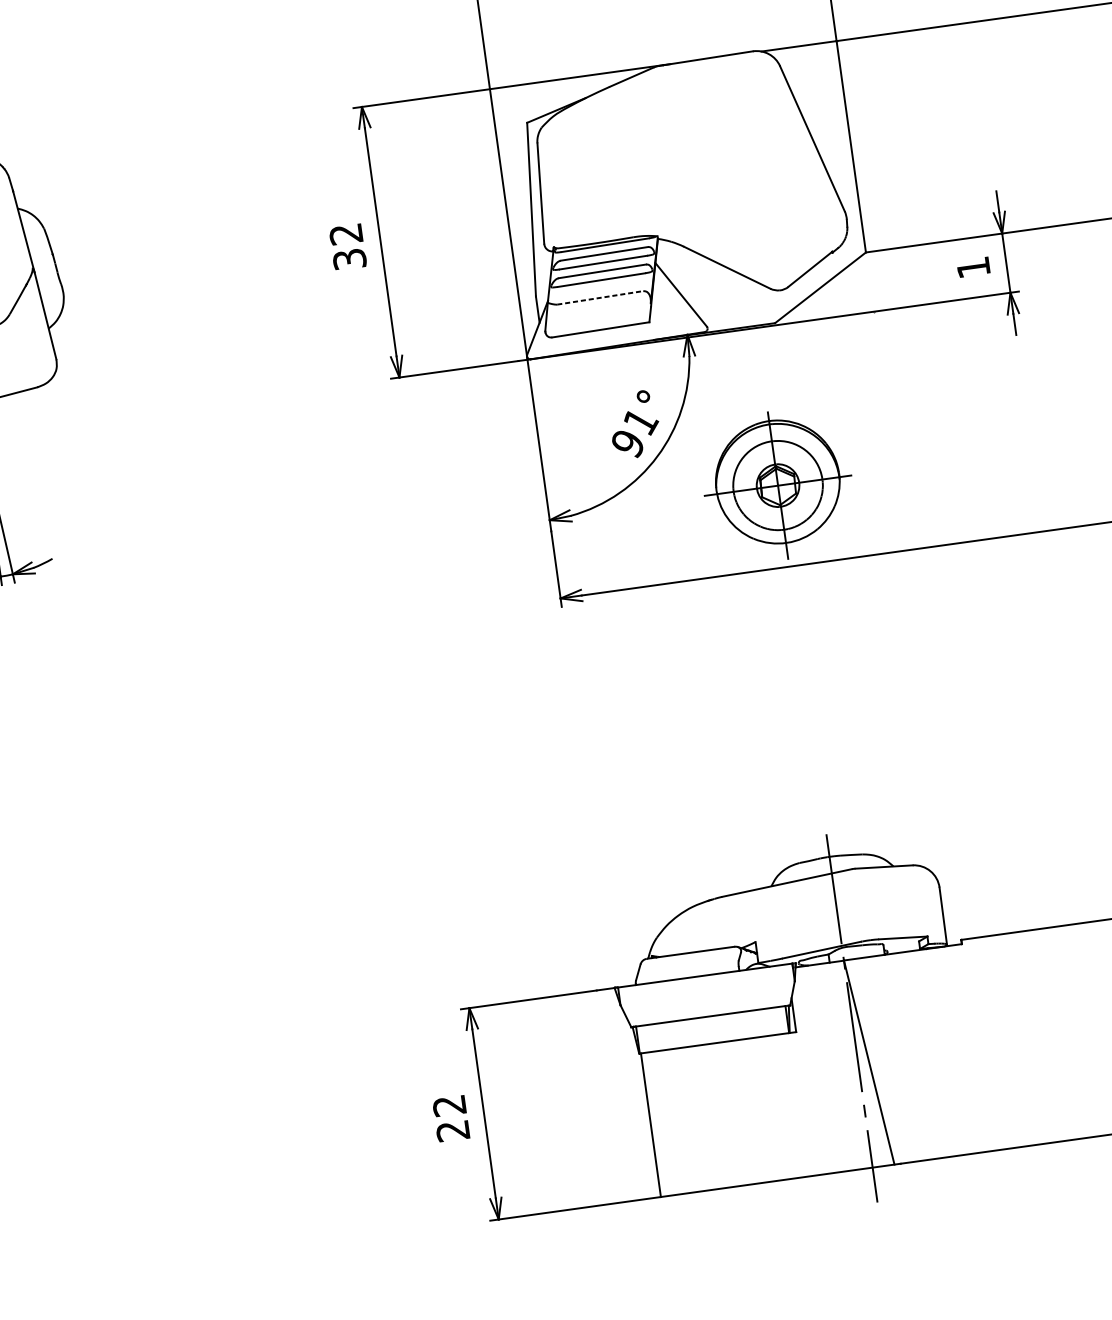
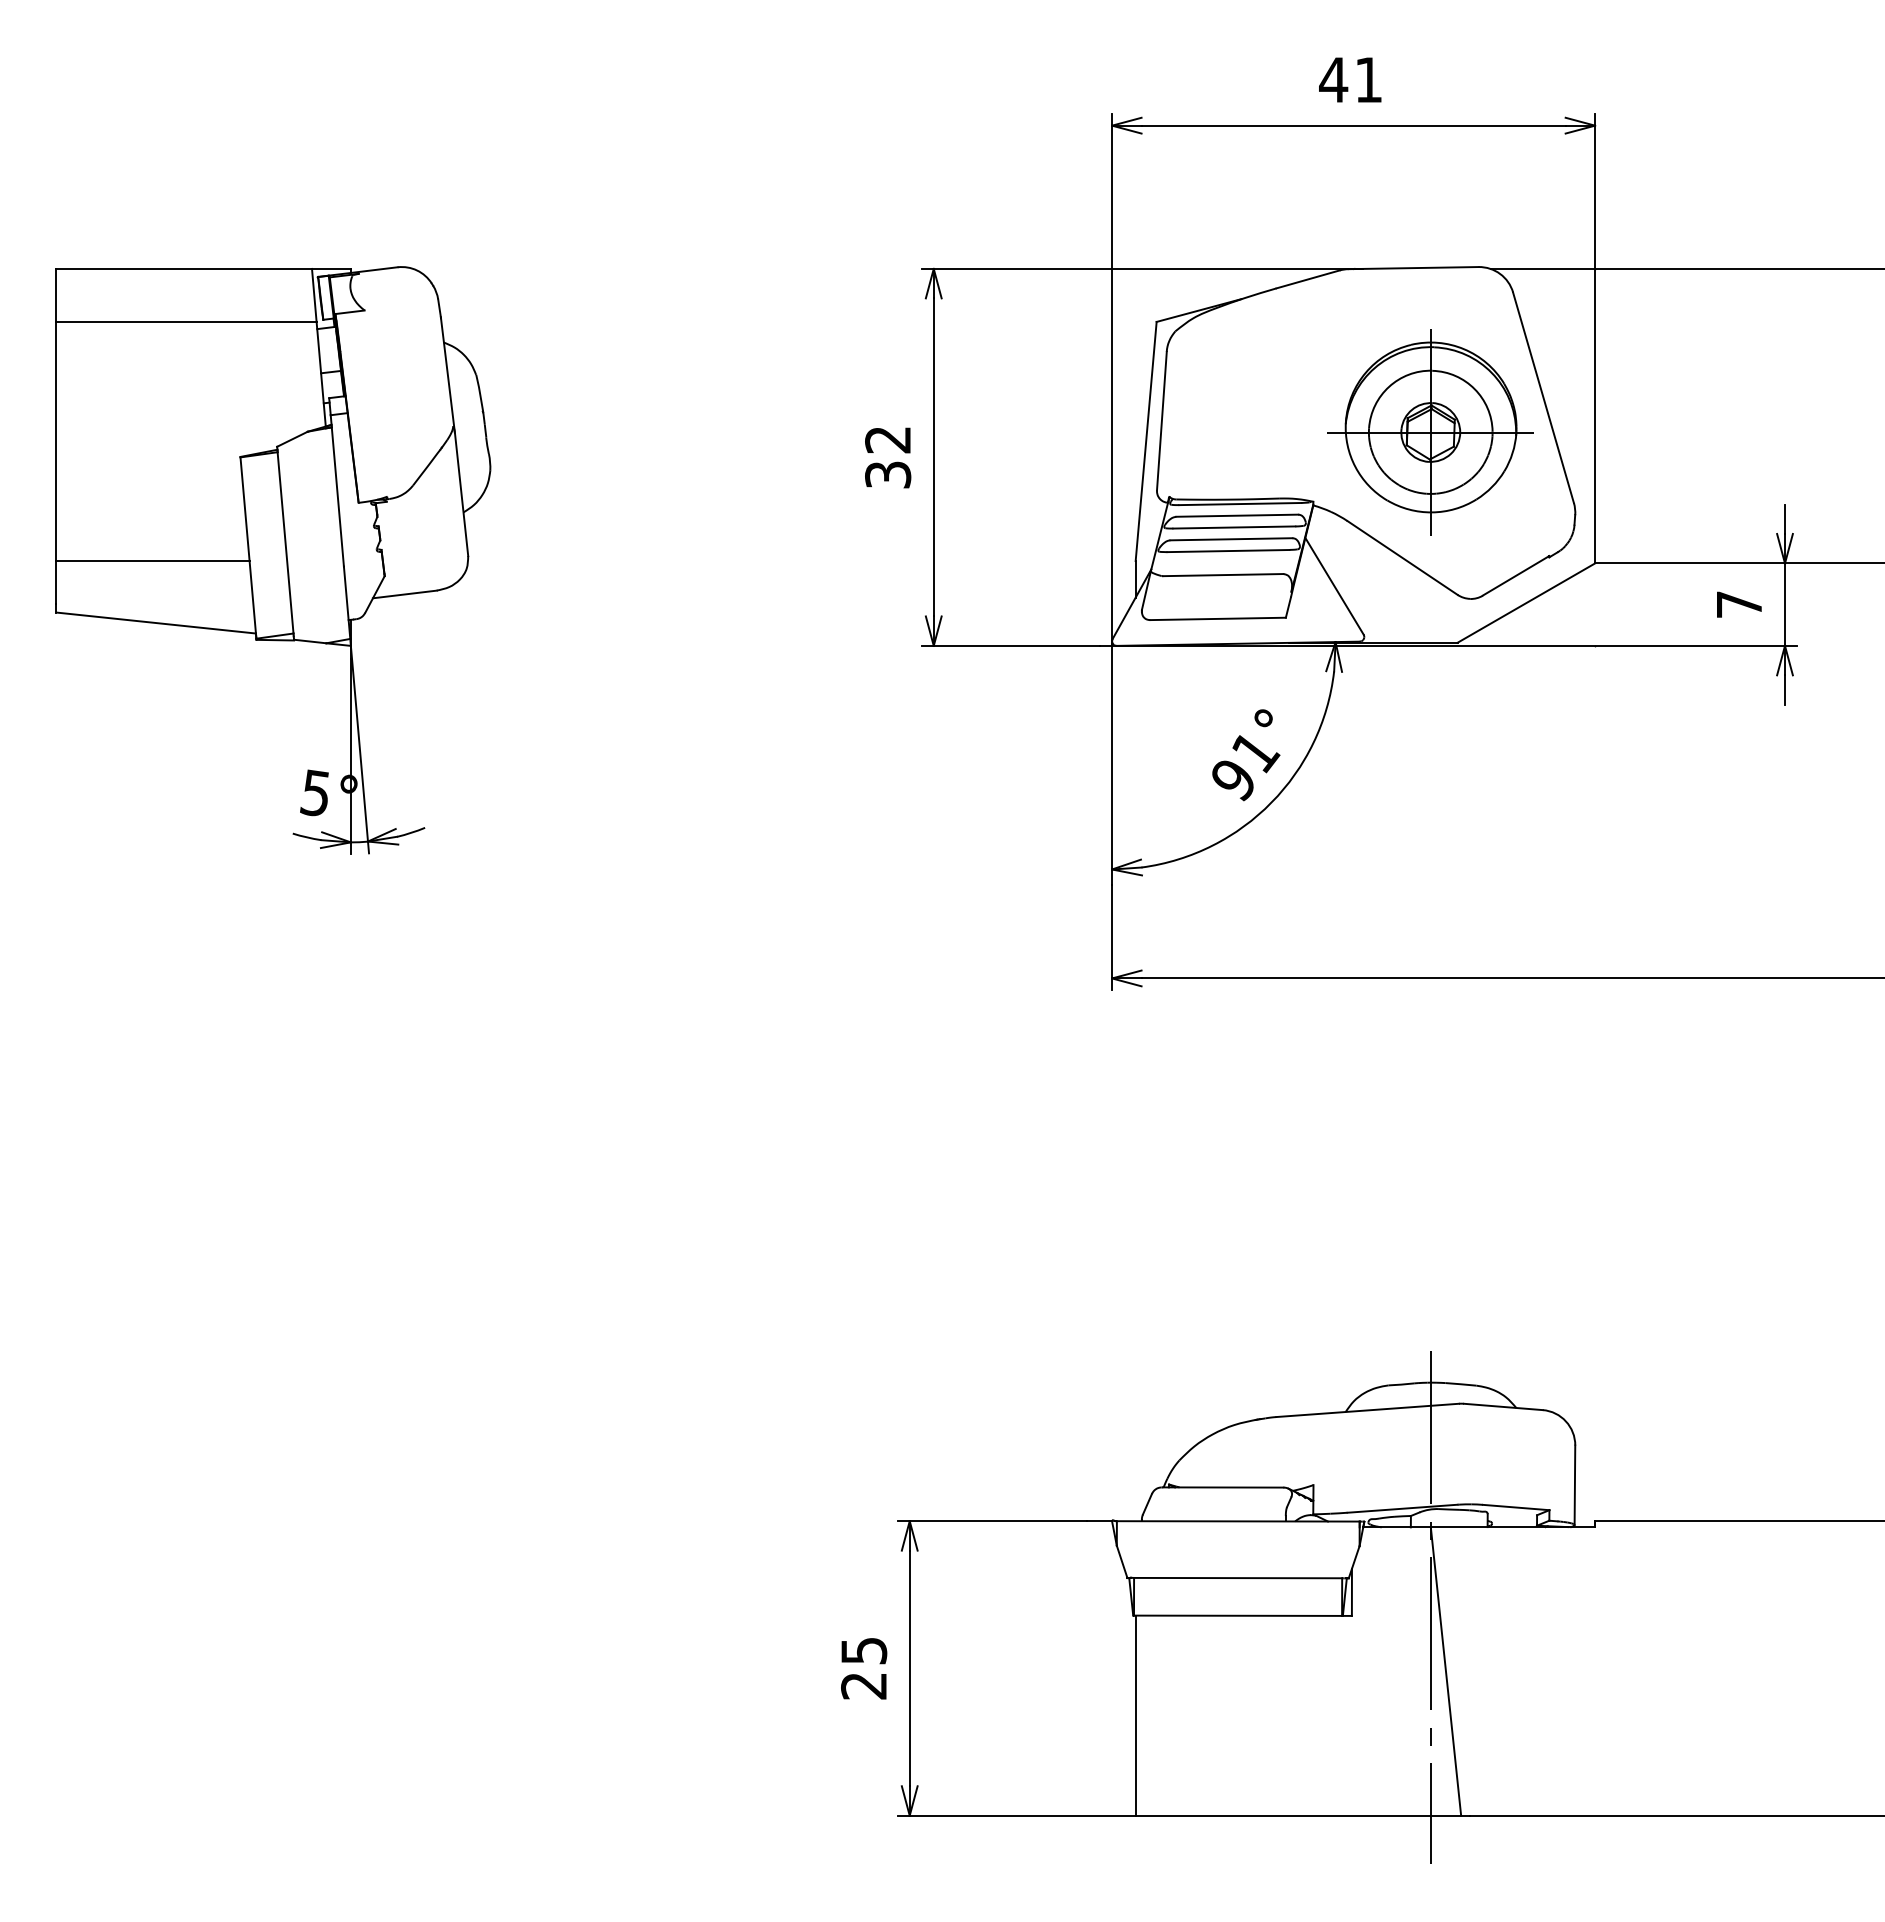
text: (973, 267) -> (1739, 604), 1 -> 7
line: (600, 298) -> (1223, 575), dashed -> solid
part: (777, 485) -> (1430, 432), moved
text: (449, 1106) -> (864, 1651), 22 -> 25

